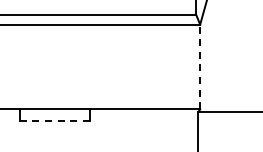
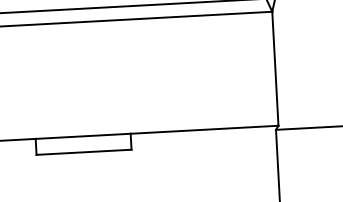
line: (200, 66) -> (275, 67), dashed -> solid
line: (55, 121) -> (84, 152), dashed -> solid

